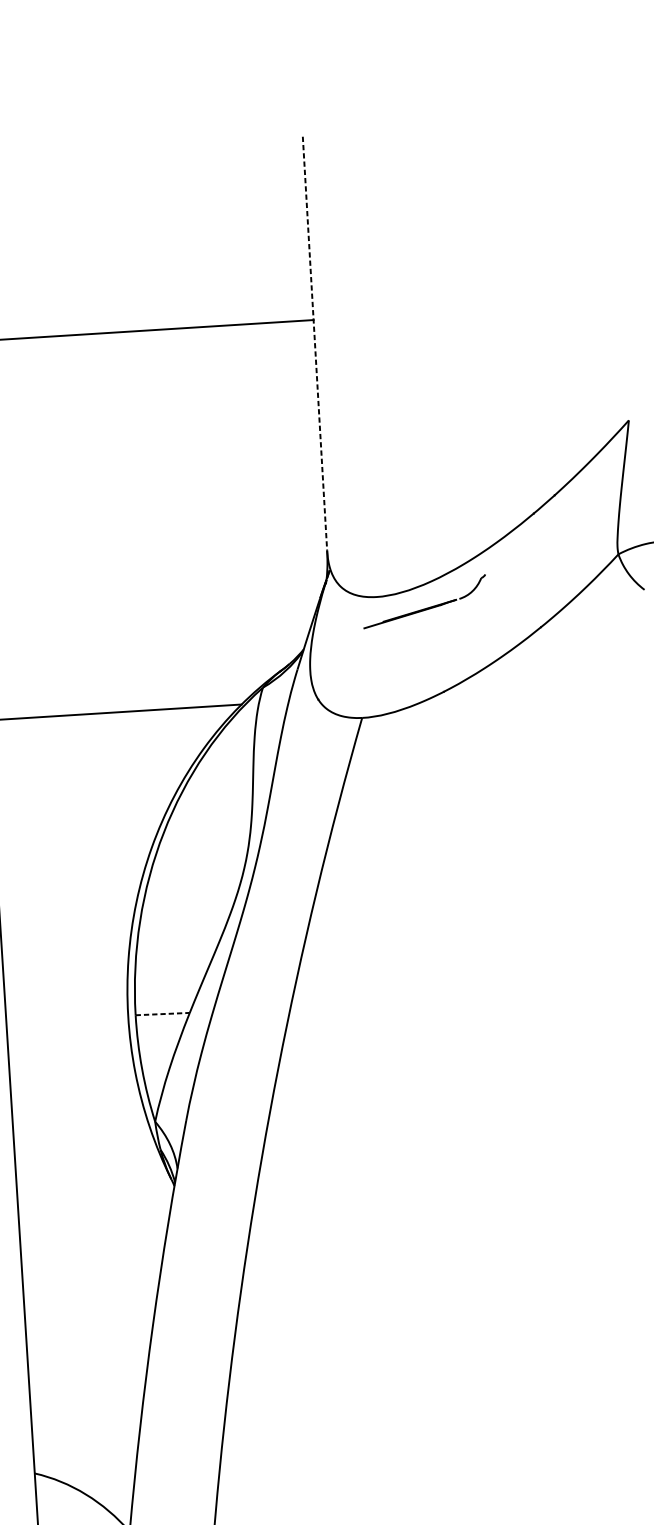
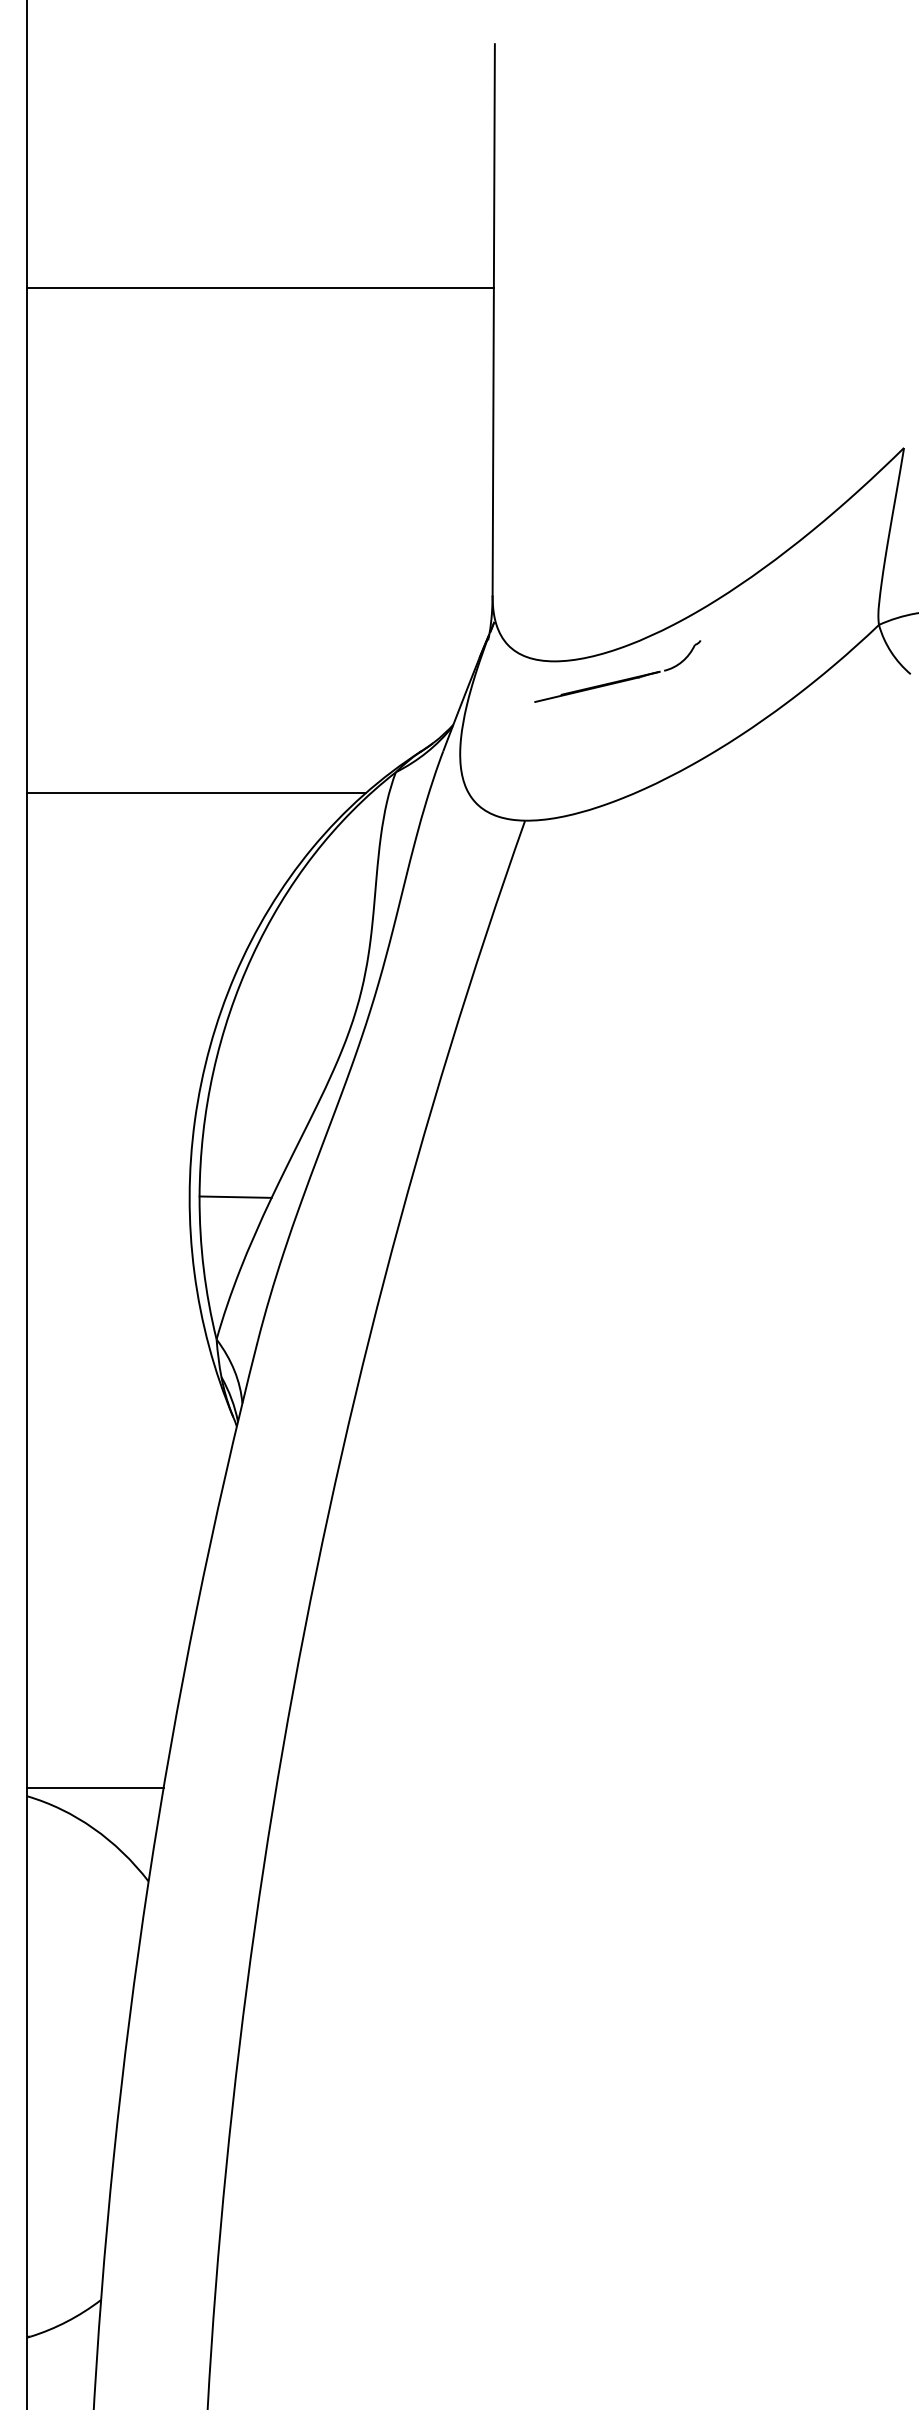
line: (314, 343) -> (493, 319), dashed -> solid
line: (163, 1014) -> (236, 1197), dashed -> solid
line: (85, 1463) -> (95, 1787), added

